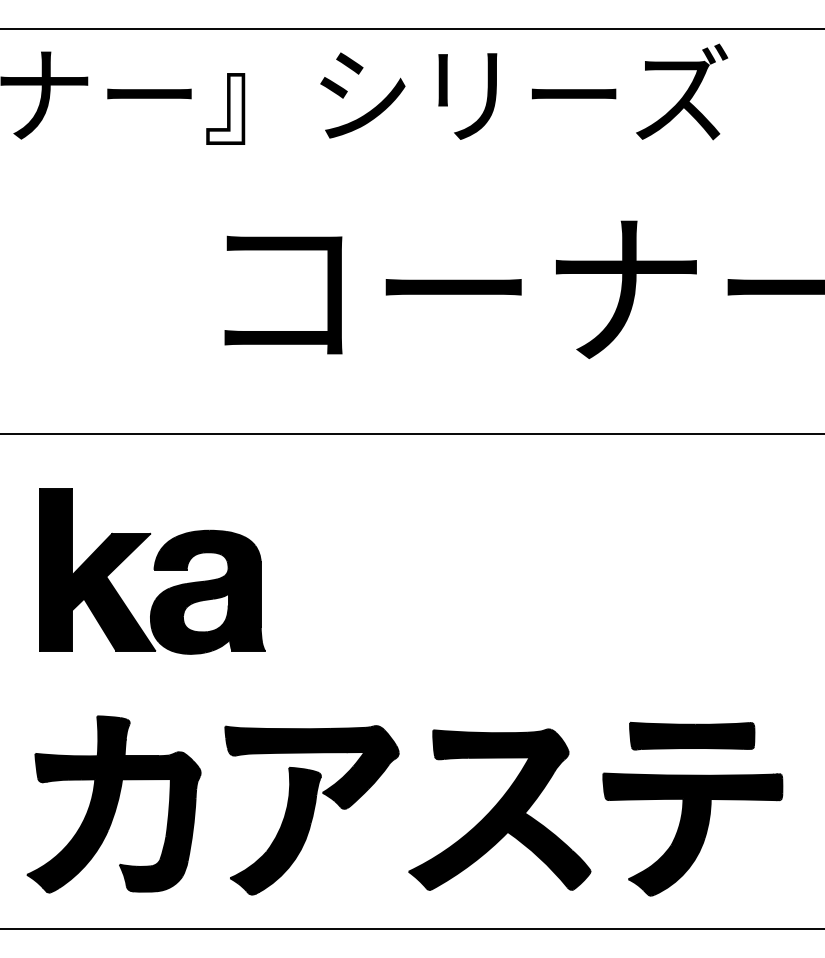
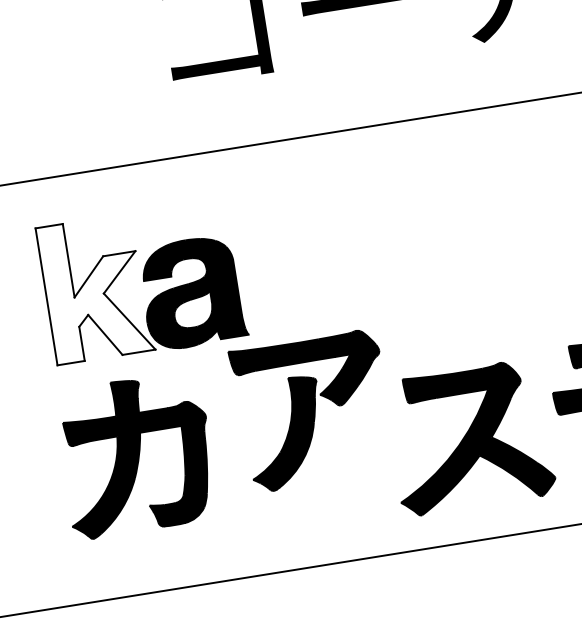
fill: (97, 569) -> (95, 288), removed
part: (113, 804) -> (136, 455), moved
part: (311, 810) -> (312, 411), moved

